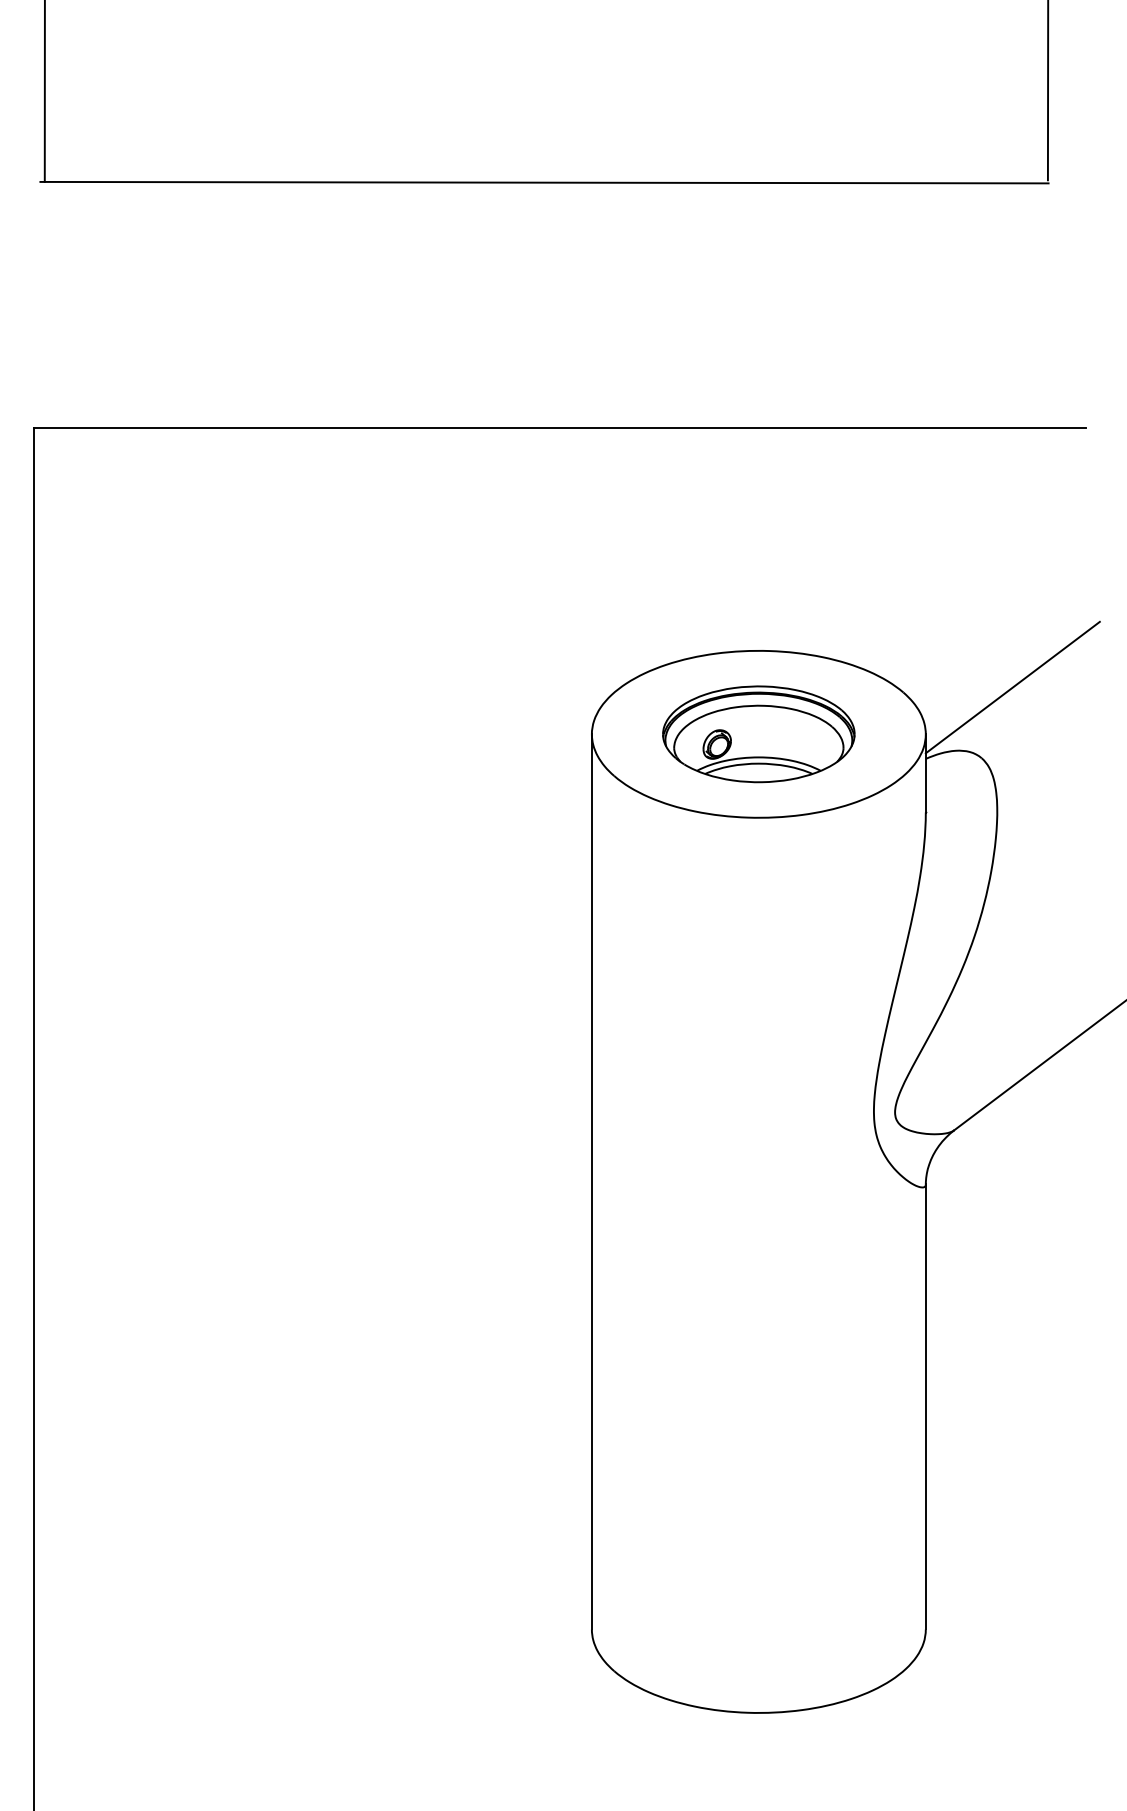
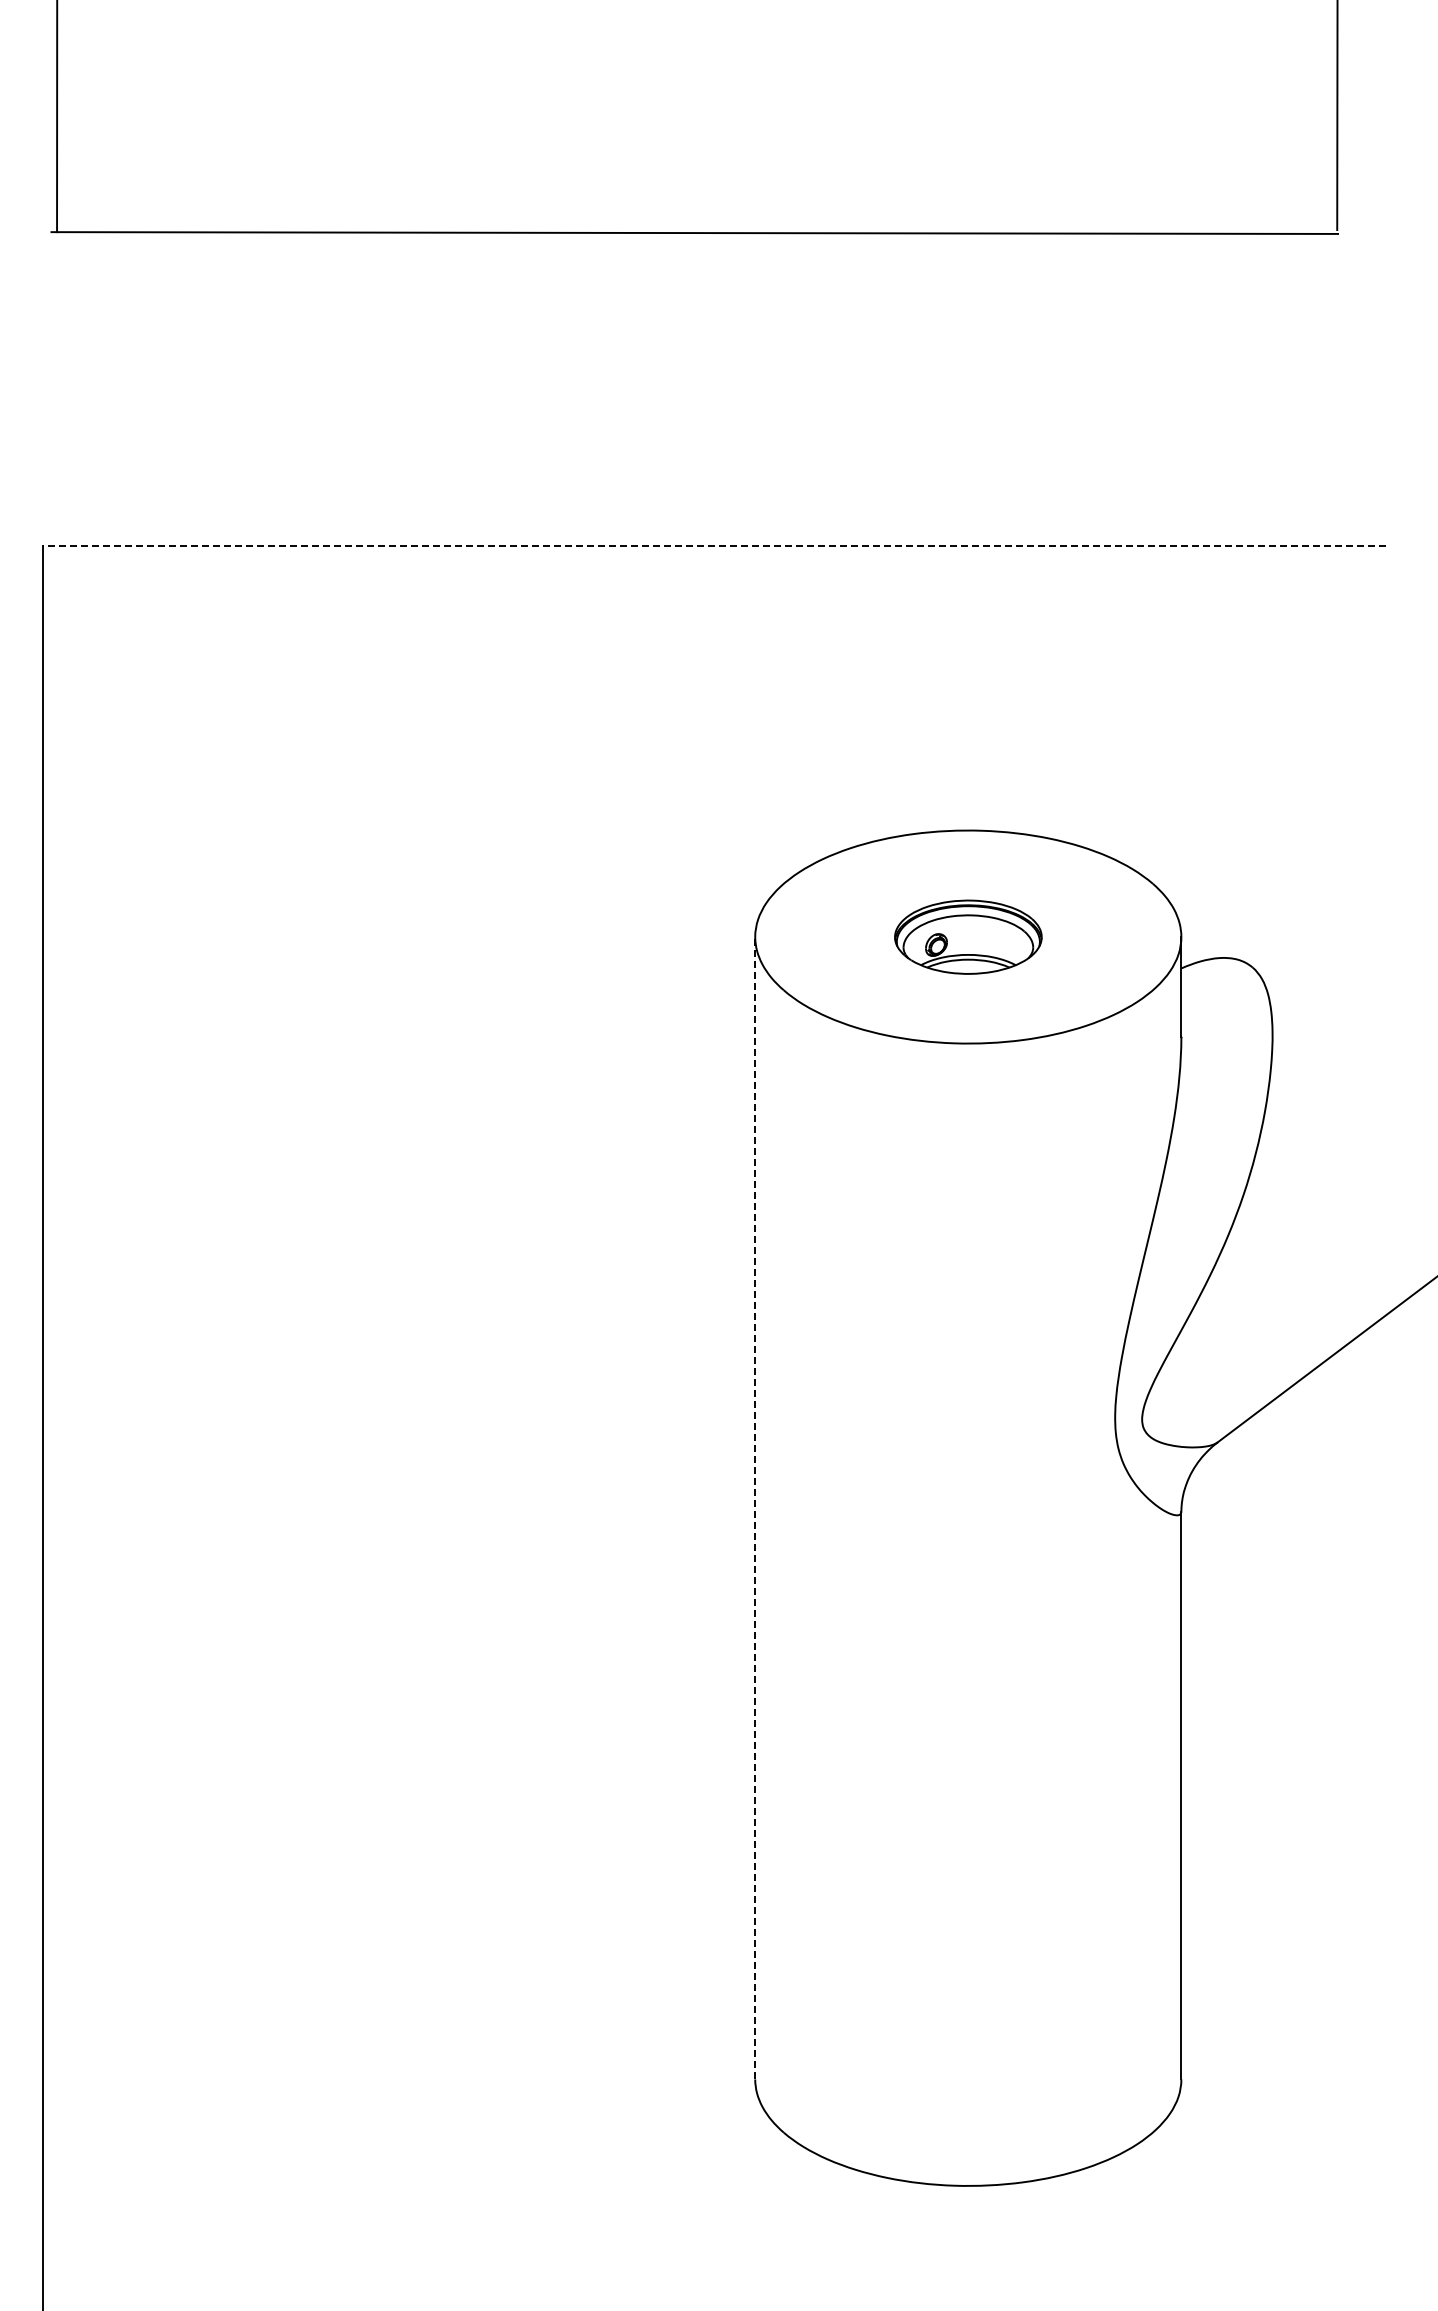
line: (559, 428) -> (714, 546), solid -> dashed
line: (1012, 687) -> (1292, 877), removed
part: (759, 734) -> (968, 937), size x0.6
line: (592, 1181) -> (755, 1507), solid -> dashed

